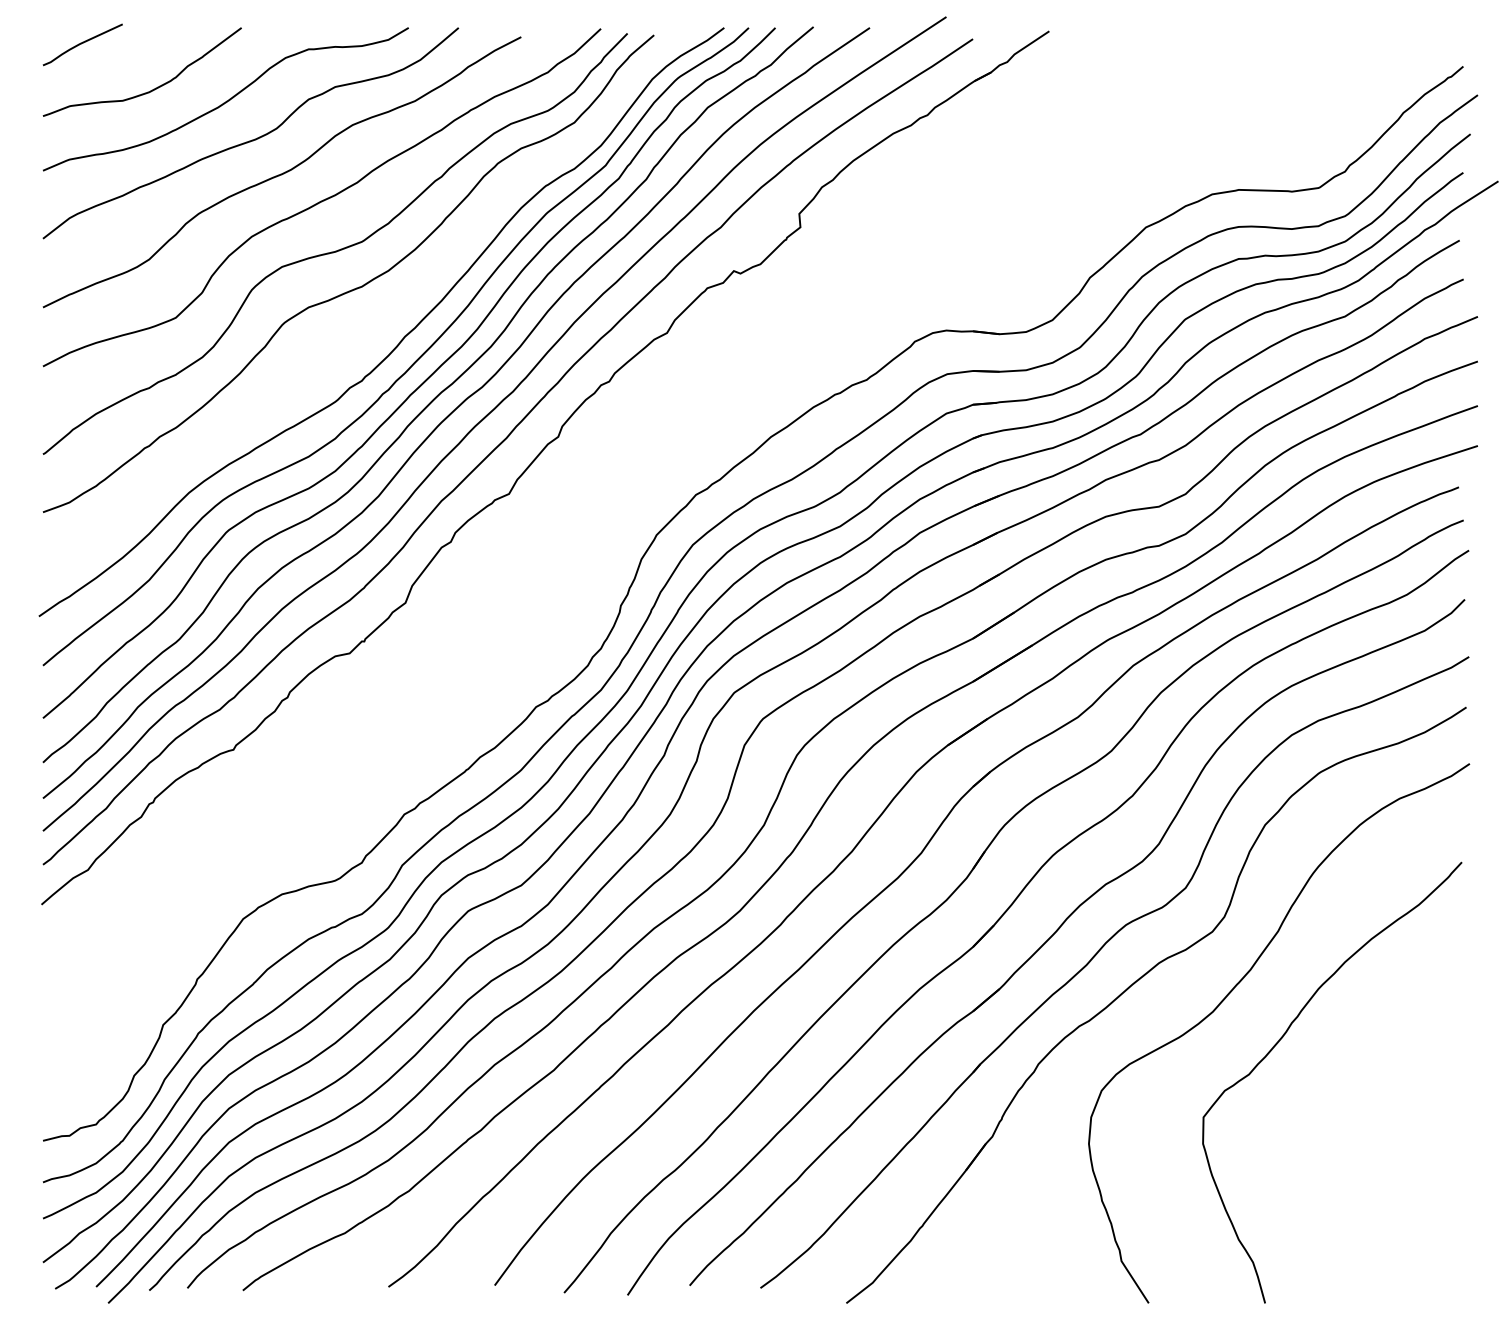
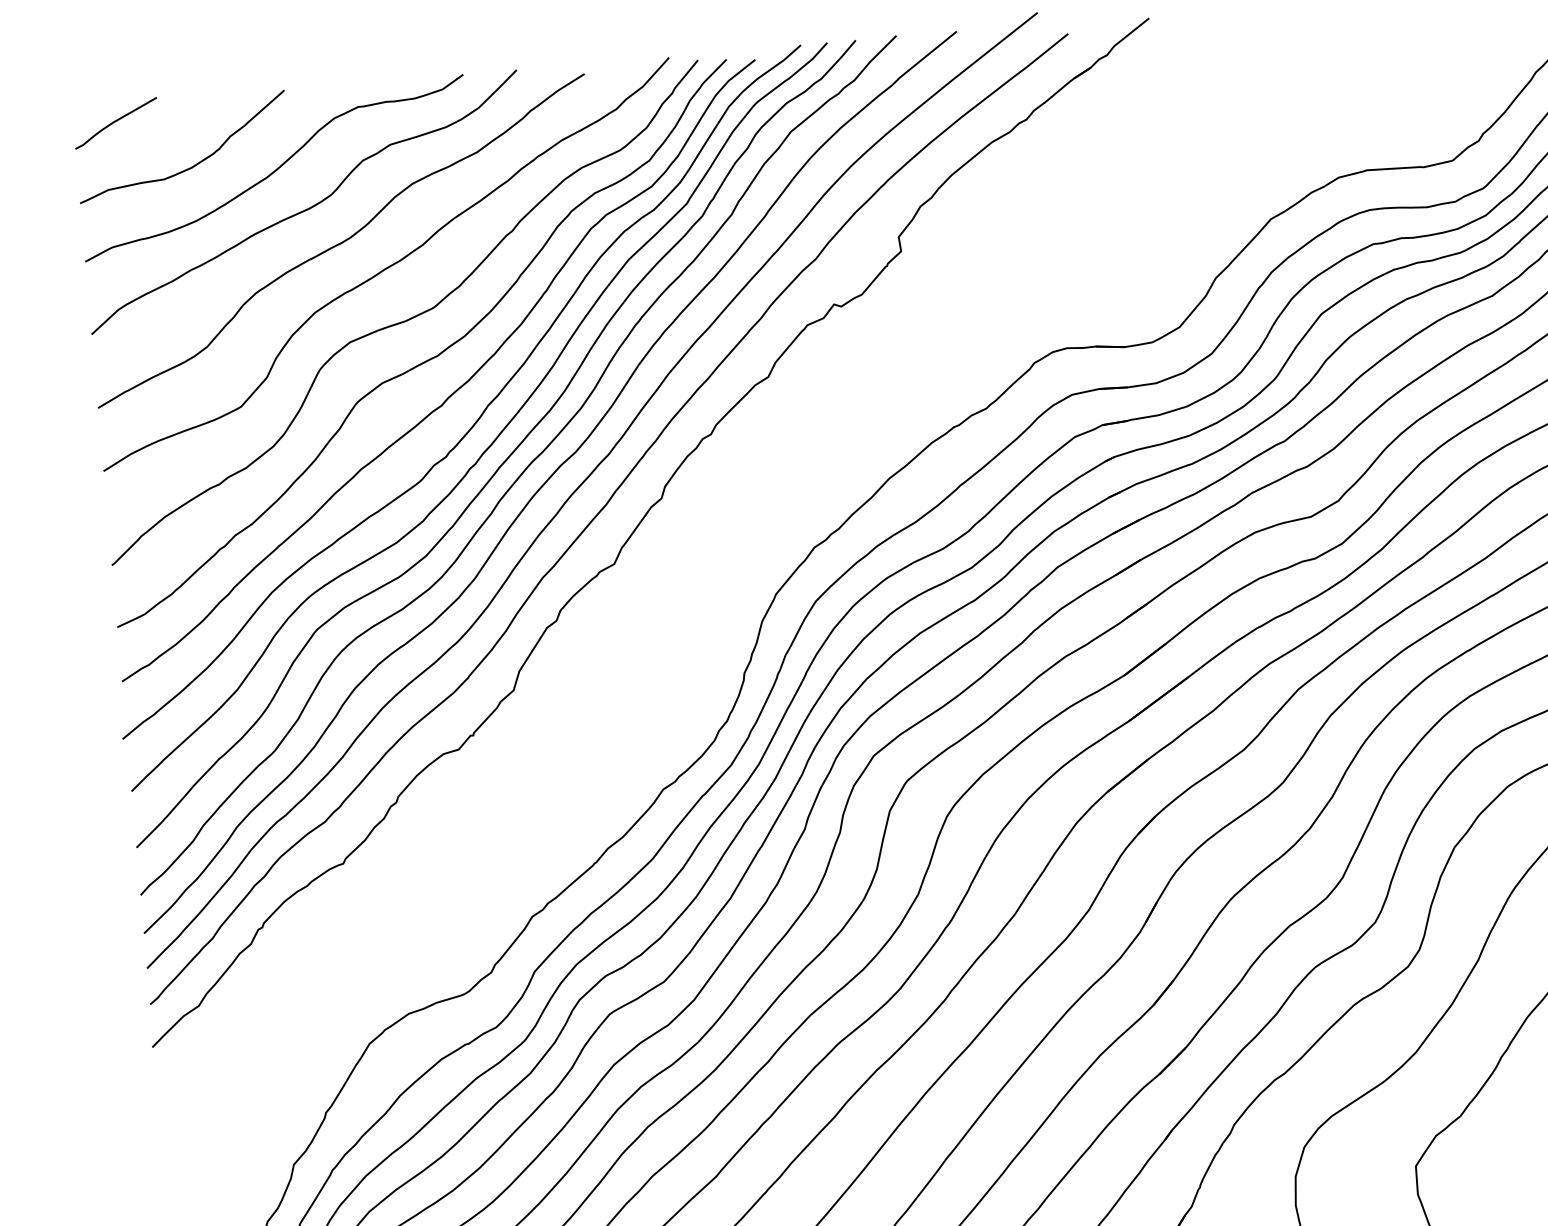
curve: (377, 318) -> (457, 388), added

